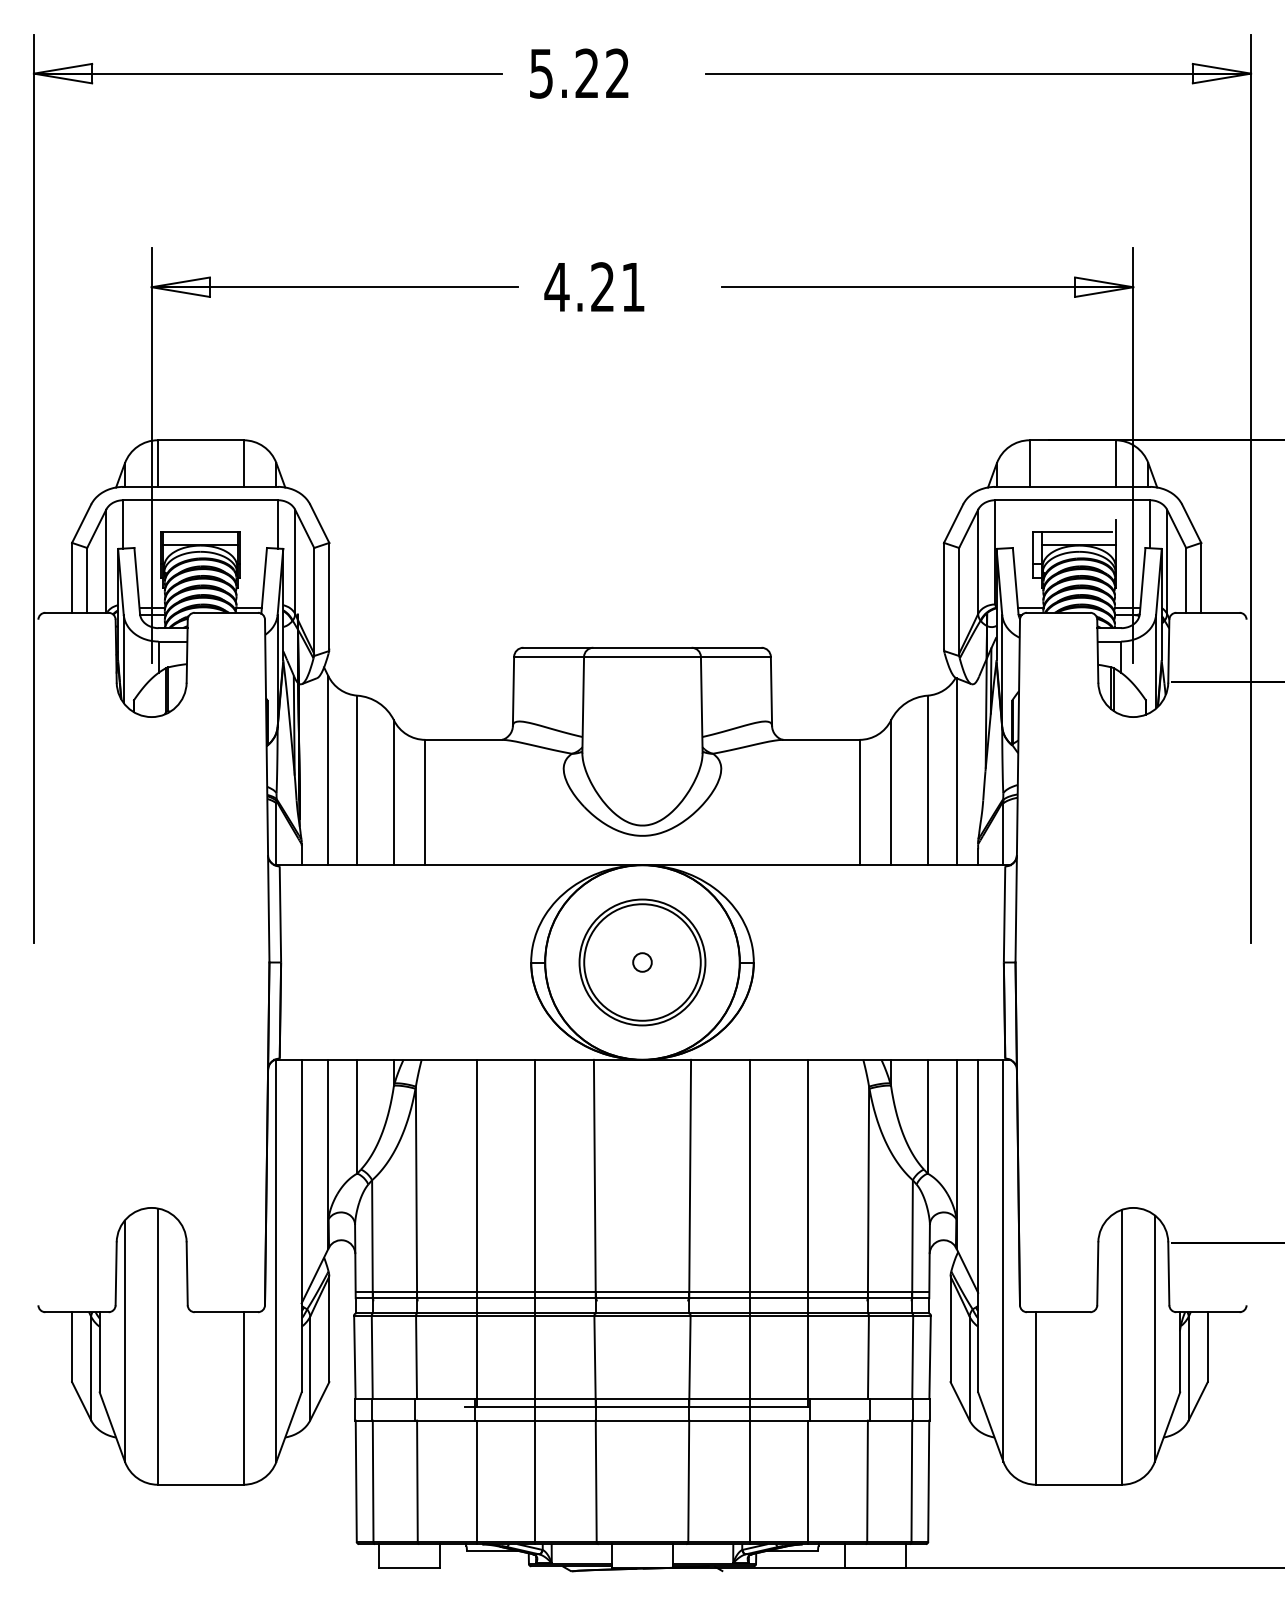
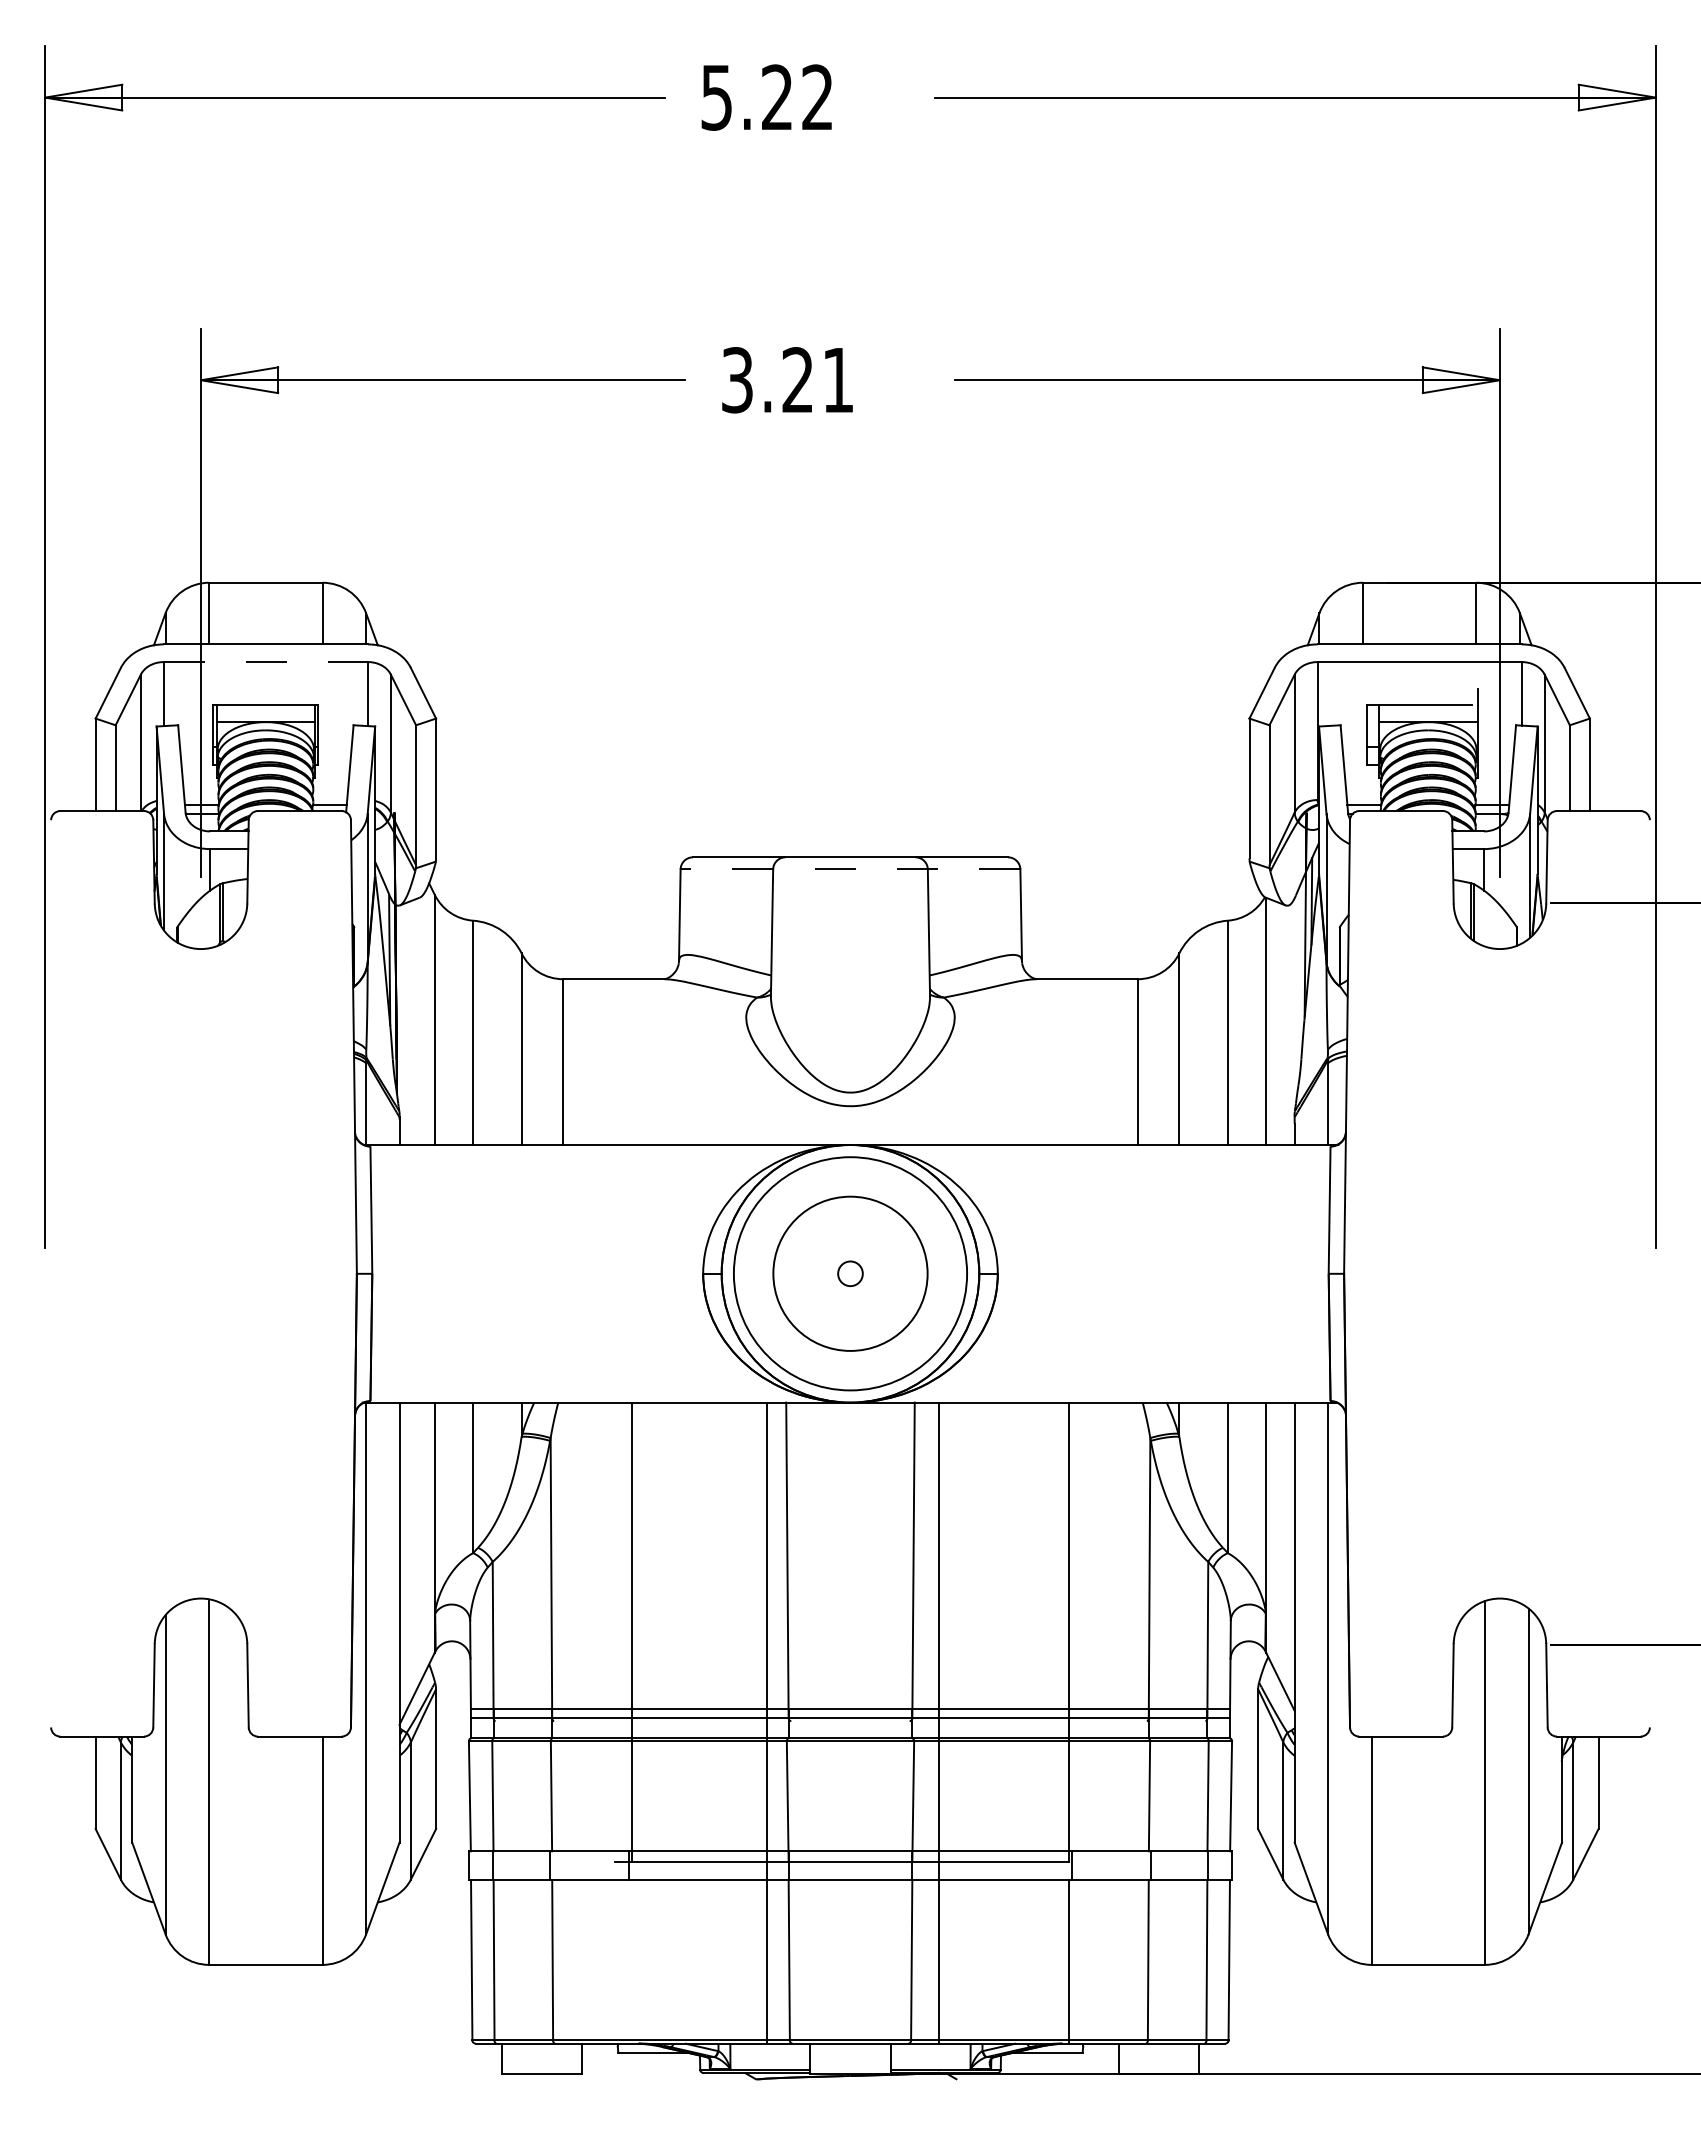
text: (557, 287) -> (737, 380), 4.21 -> 3.21
line: (201, 500) -> (266, 662), solid -> dashed
line: (642, 656) -> (850, 869), solid -> dashed
circle: (642, 962) -> (850, 1273), size x1.4
line: (535, 1301) -> (767, 1722), moved
line: (749, 1301) -> (938, 1722), moved
line: (477, 1482) -> (631, 1961), removed

